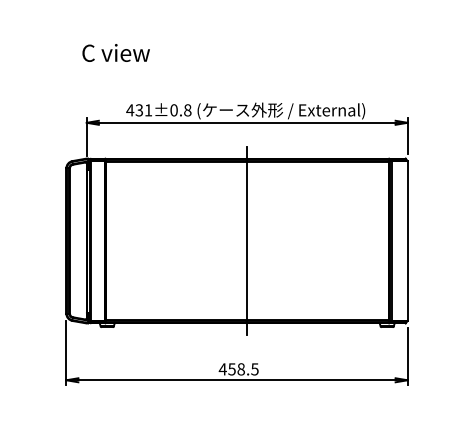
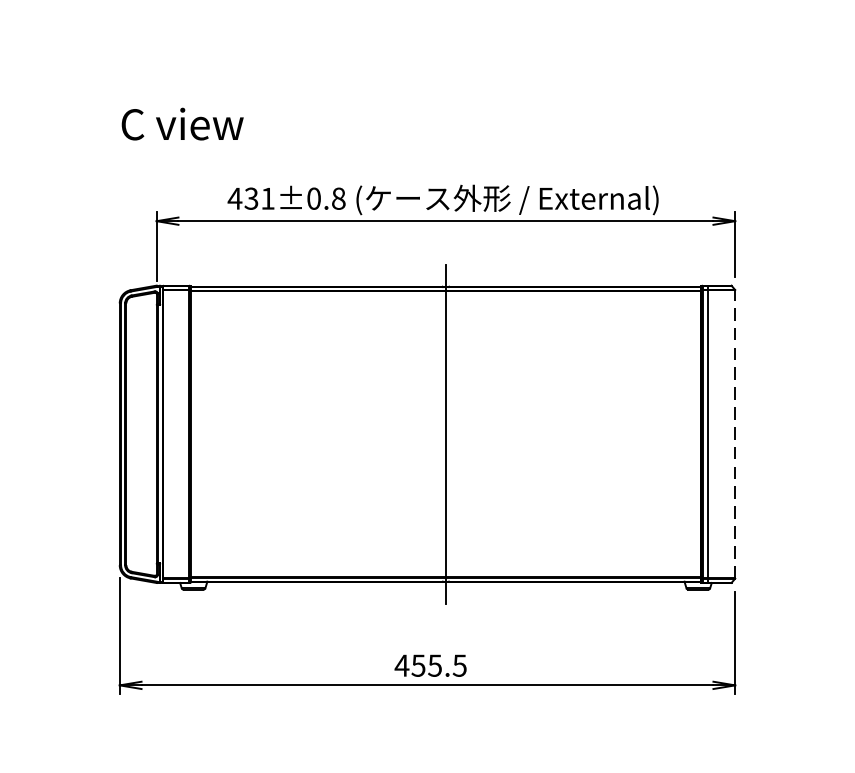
text: (115, 52) -> (181, 123), moved
line: (407, 241) -> (734, 435), solid -> dashed
text: (240, 369) -> (433, 665), 458.5 -> 455.5

